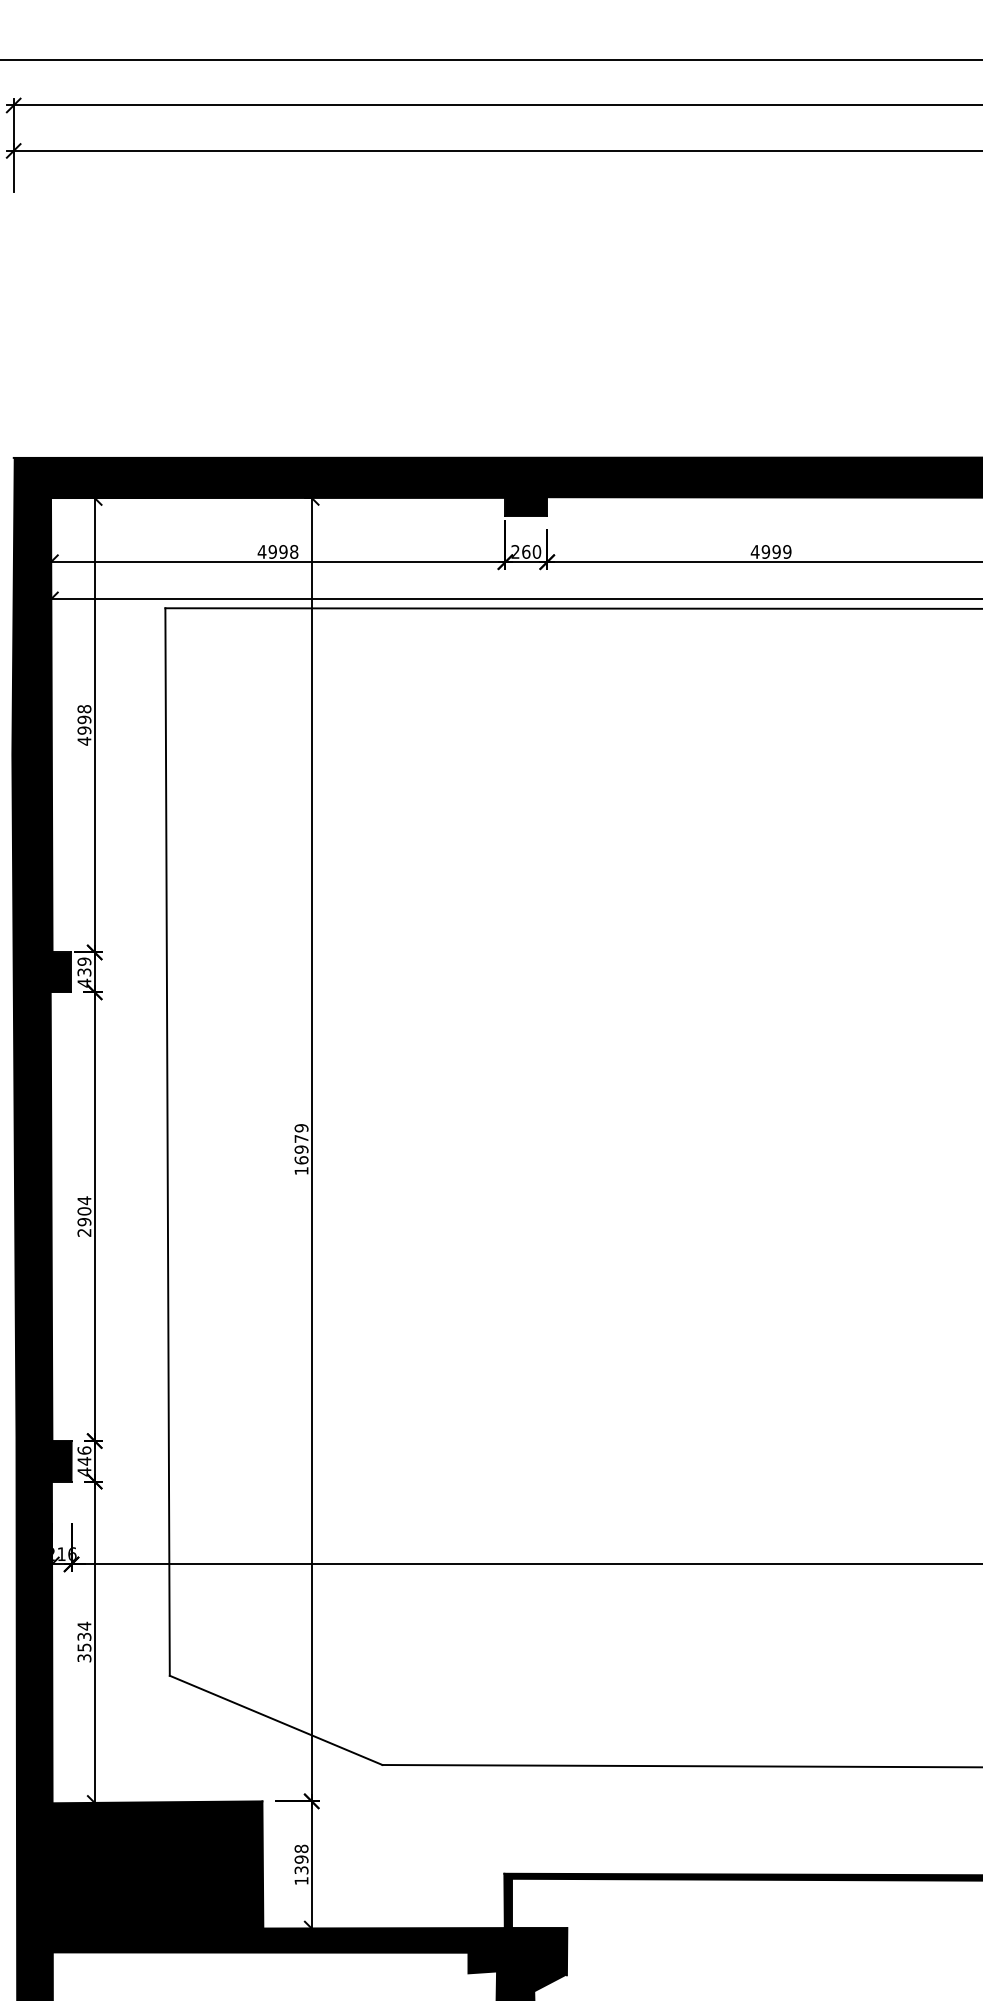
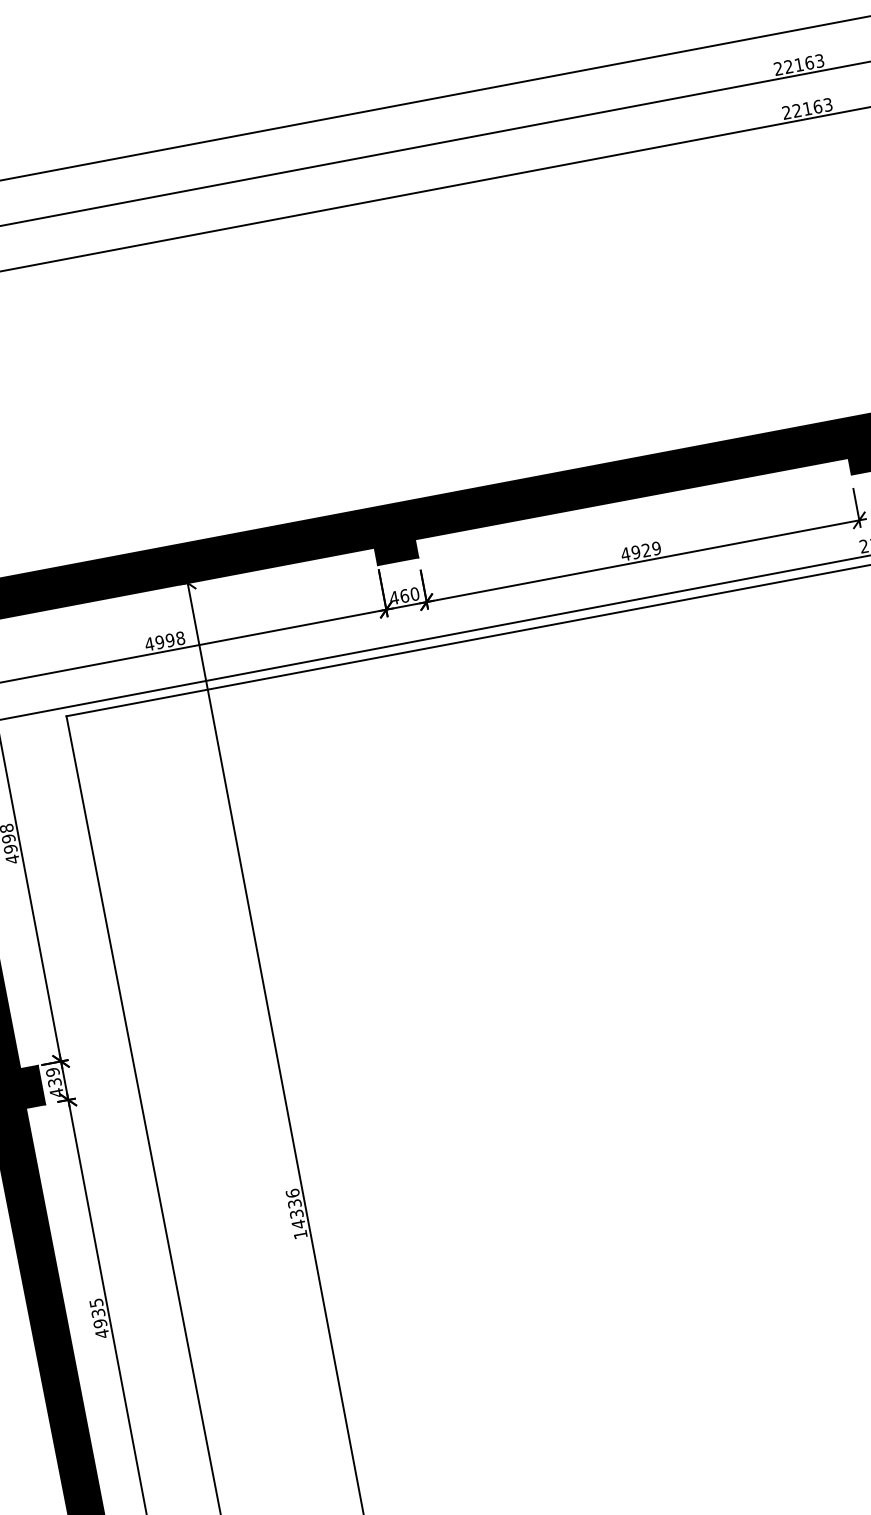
text: (515, 551) -> (394, 597), 260 -> 460
text: (776, 551) -> (646, 549), 4999 -> 4929
text: (301, 1144) -> (295, 1209), 16979 -> 14336
text: (84, 1216) -> (99, 1318), 2904 -> 4935

